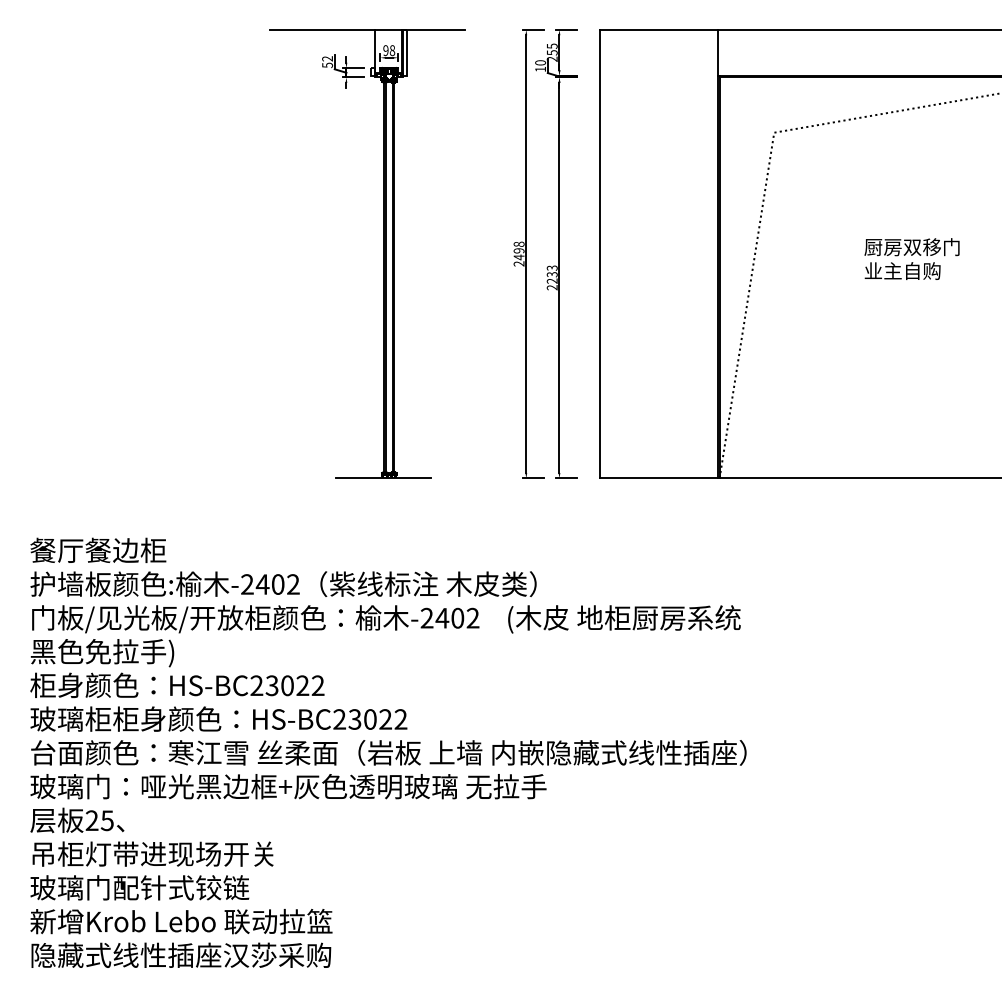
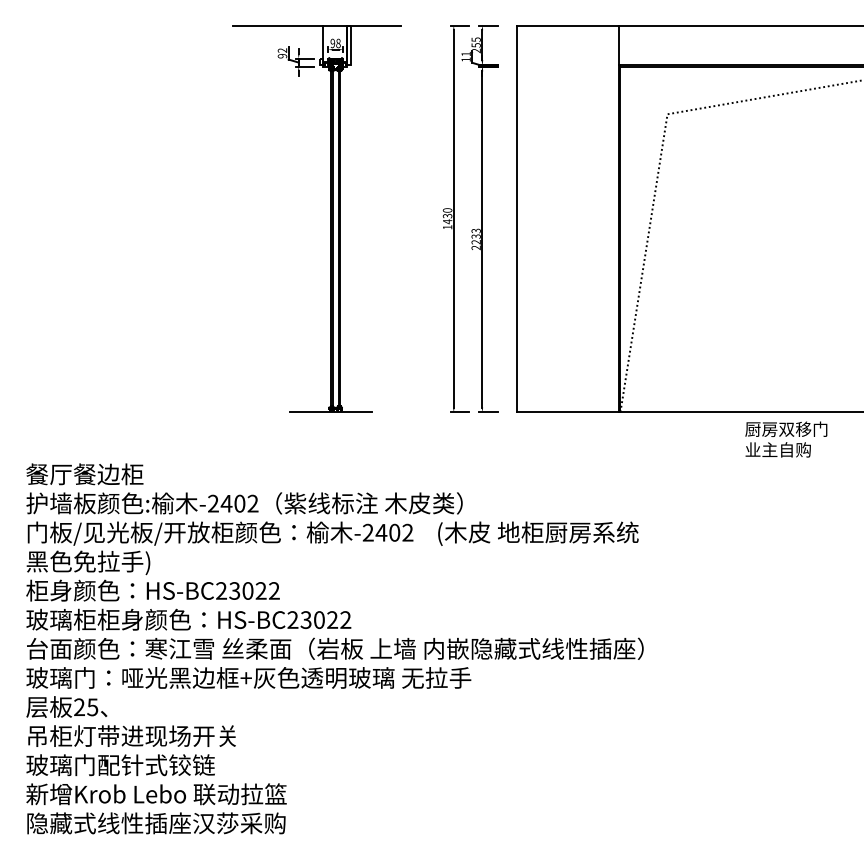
text: (540, 62) -> (466, 53), 10 -> 11
text: (327, 65) -> (282, 56), 52 -> 92
text: (518, 253) -> (447, 218), 2498 -> 1430
text: (911, 258) -> (785, 439), moved

